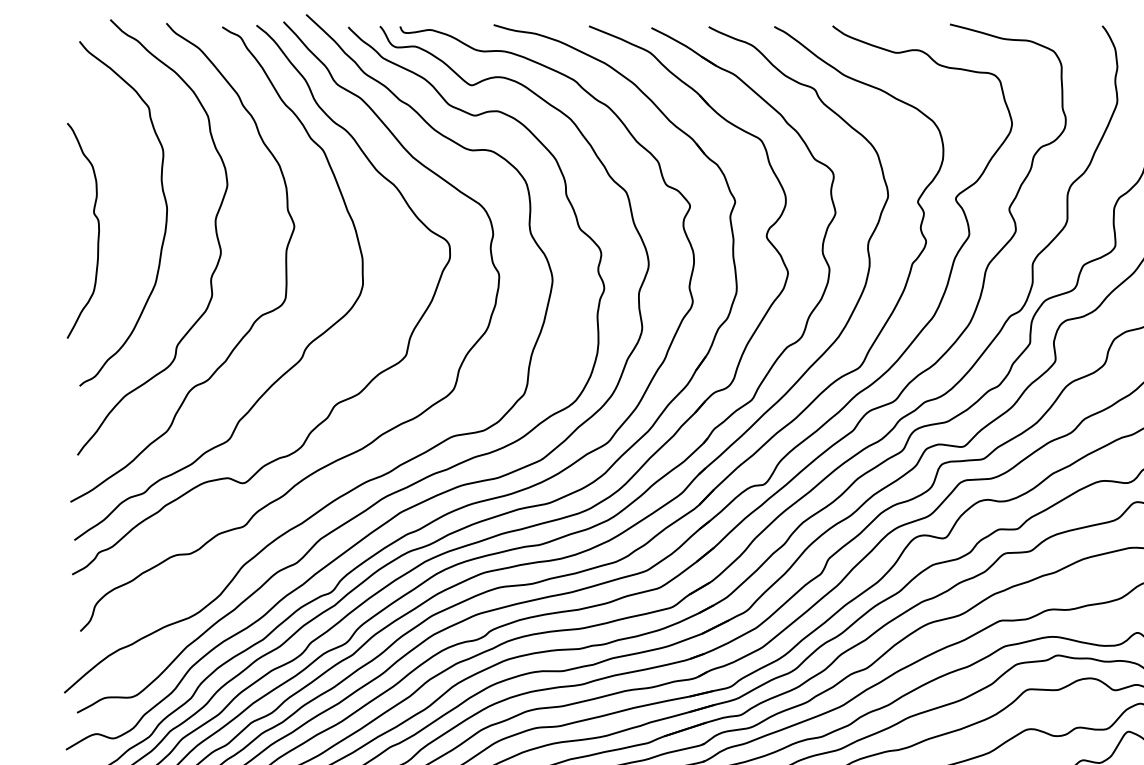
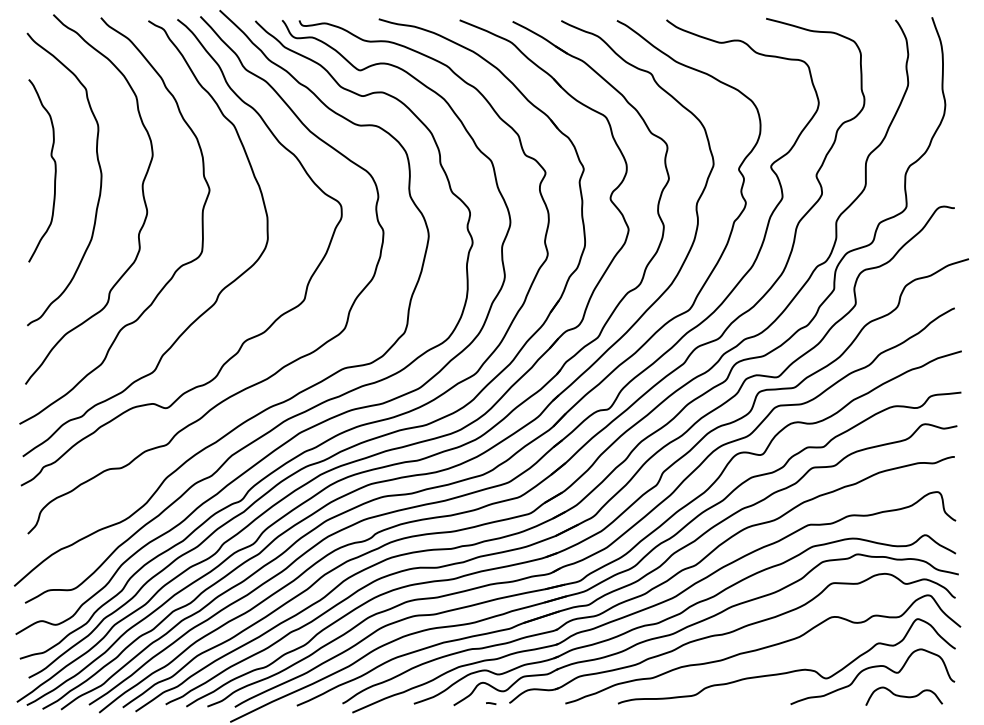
curve: (97, 230) -> (54, 170), moved

